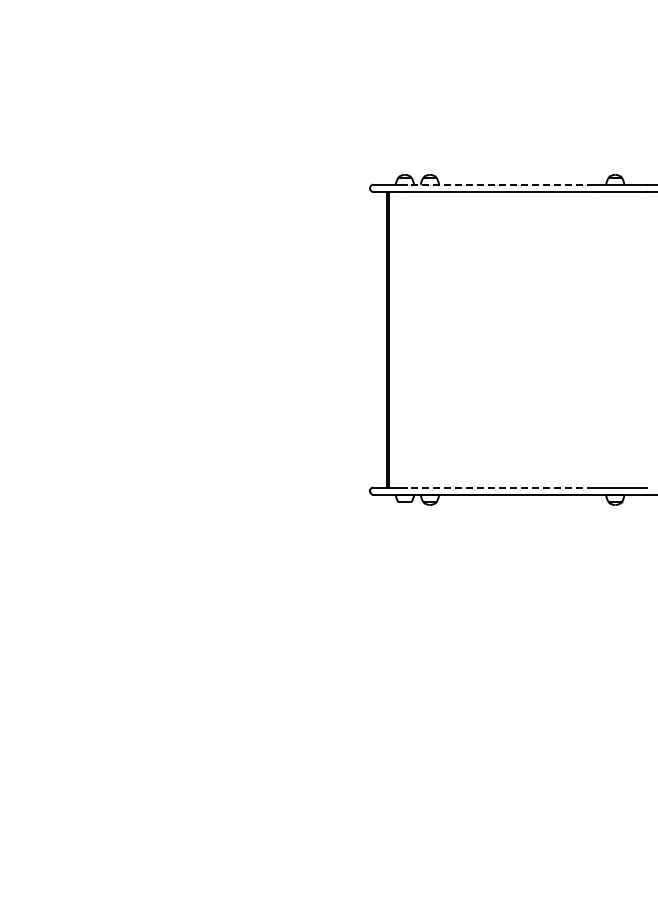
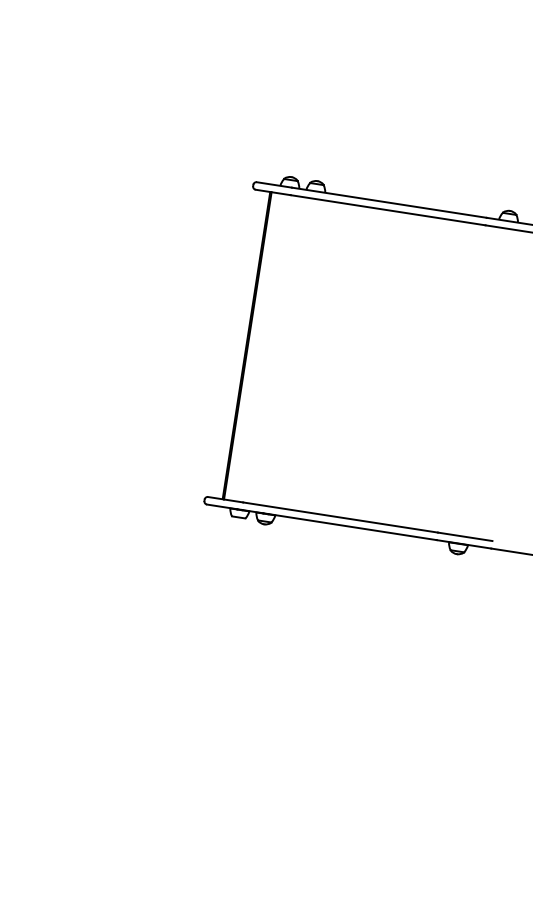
line: (500, 184) -> (389, 202), dashed -> solid
line: (500, 487) -> (340, 517), dashed -> solid

